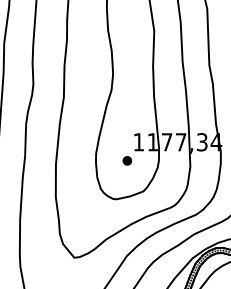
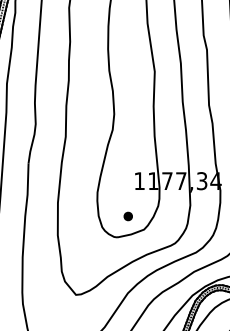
part: (126, 160) -> (127, 216), moved

